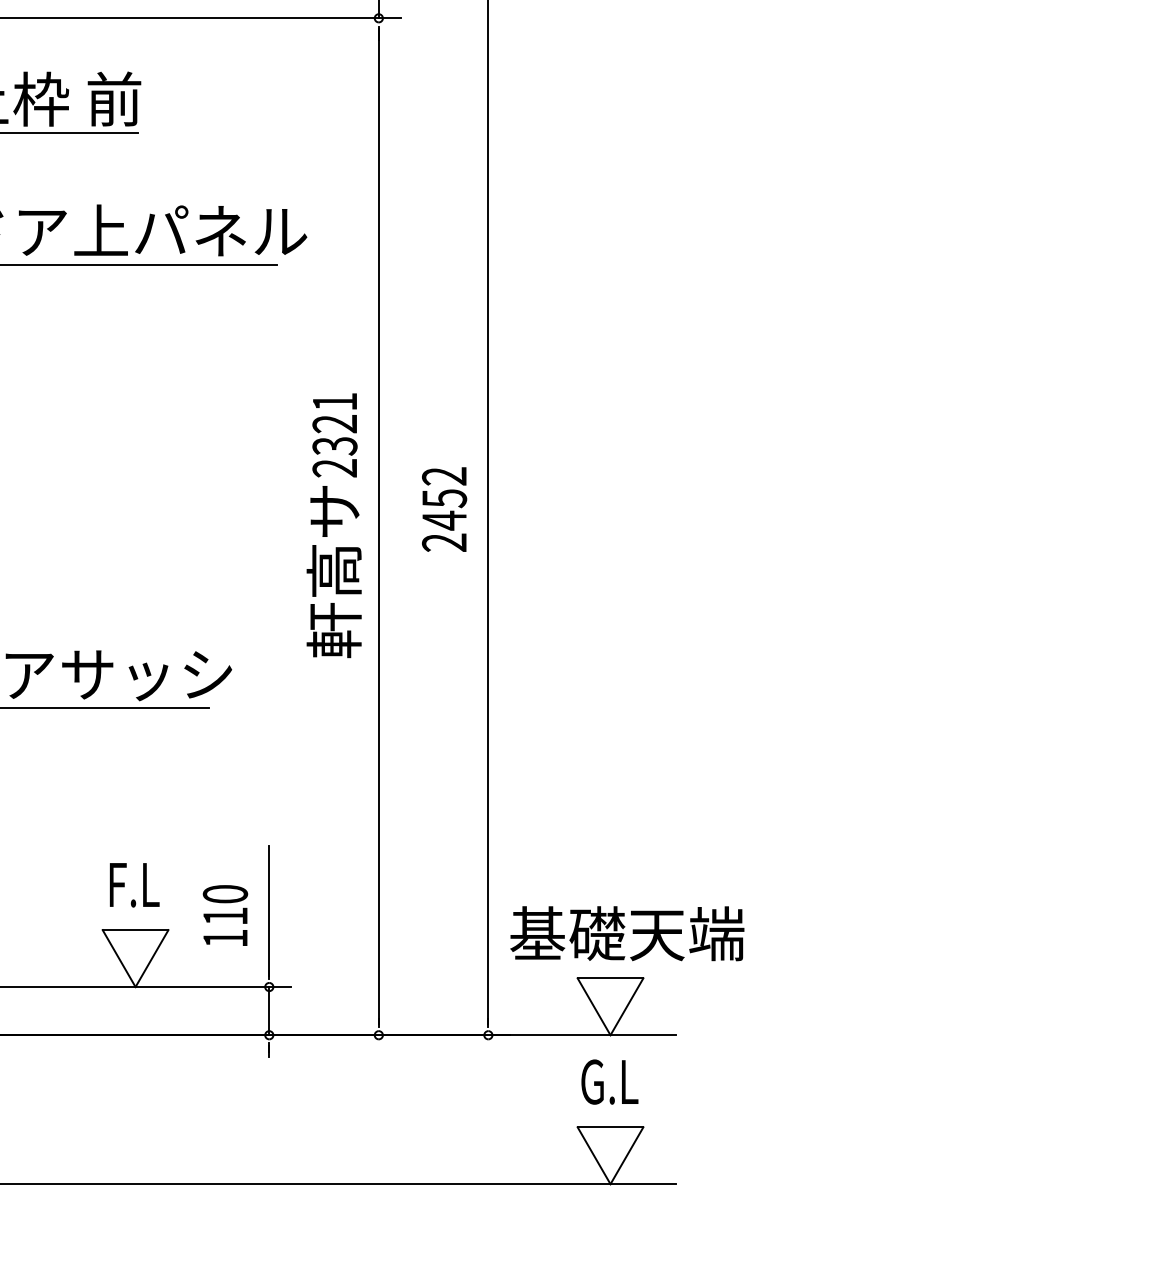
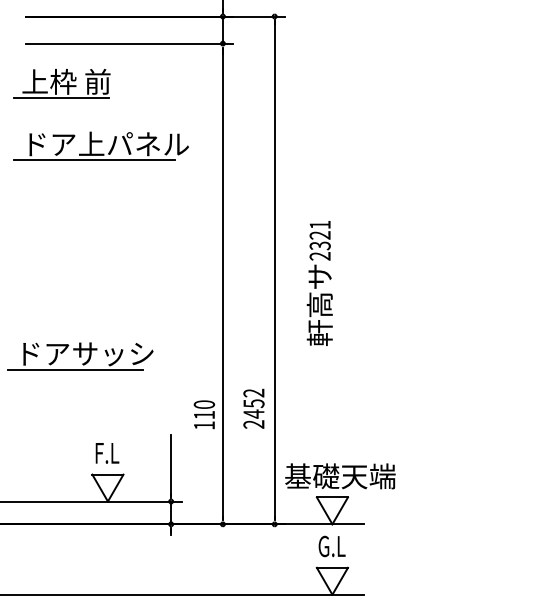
text: (443, 508) -> (253, 408), moved
text: (333, 525) -> (319, 283), moved
text: (225, 915) -> (204, 414), moved

